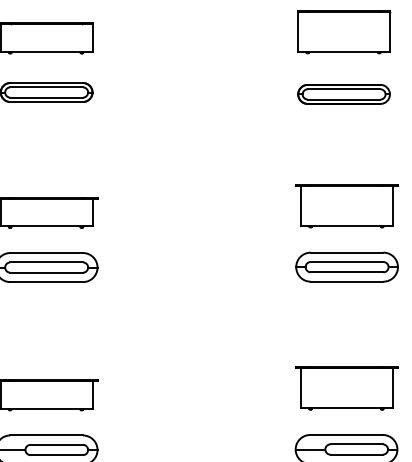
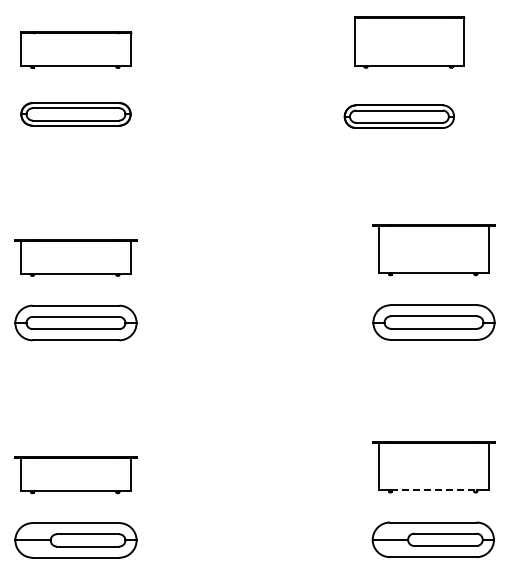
part: (344, 32) -> (409, 42), moved
part: (343, 94) -> (398, 116), moved
line: (347, 408) -> (434, 490), solid -> dashed

